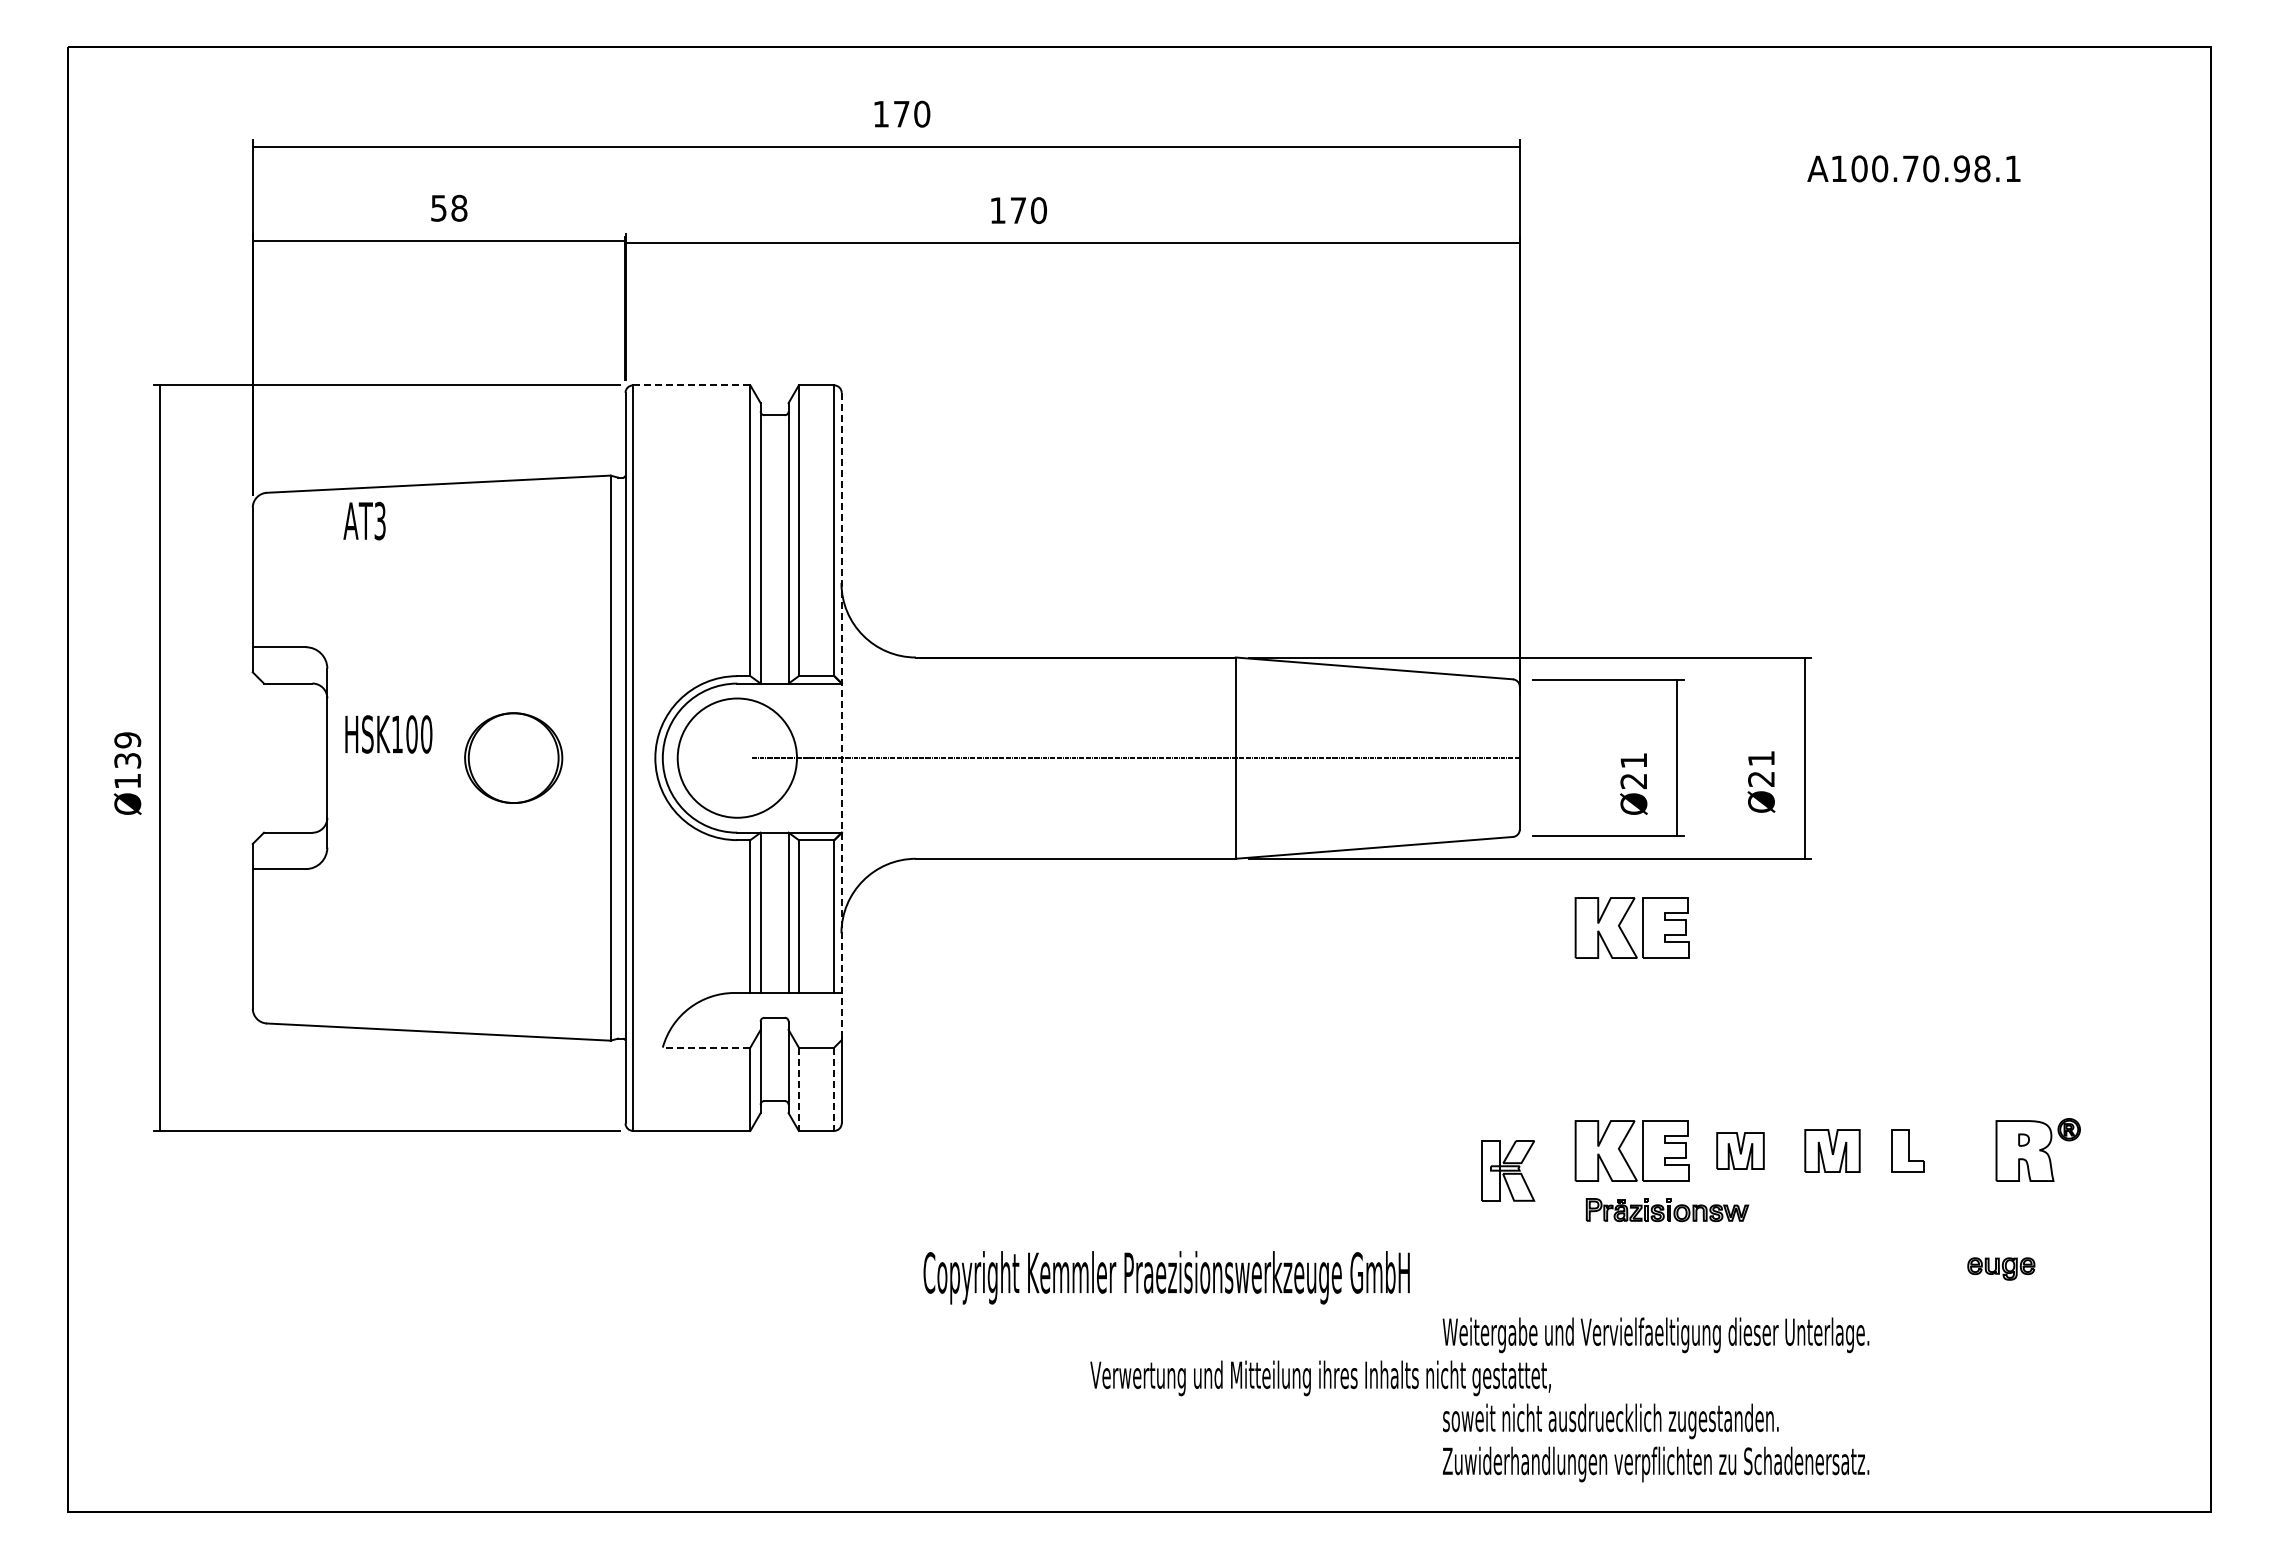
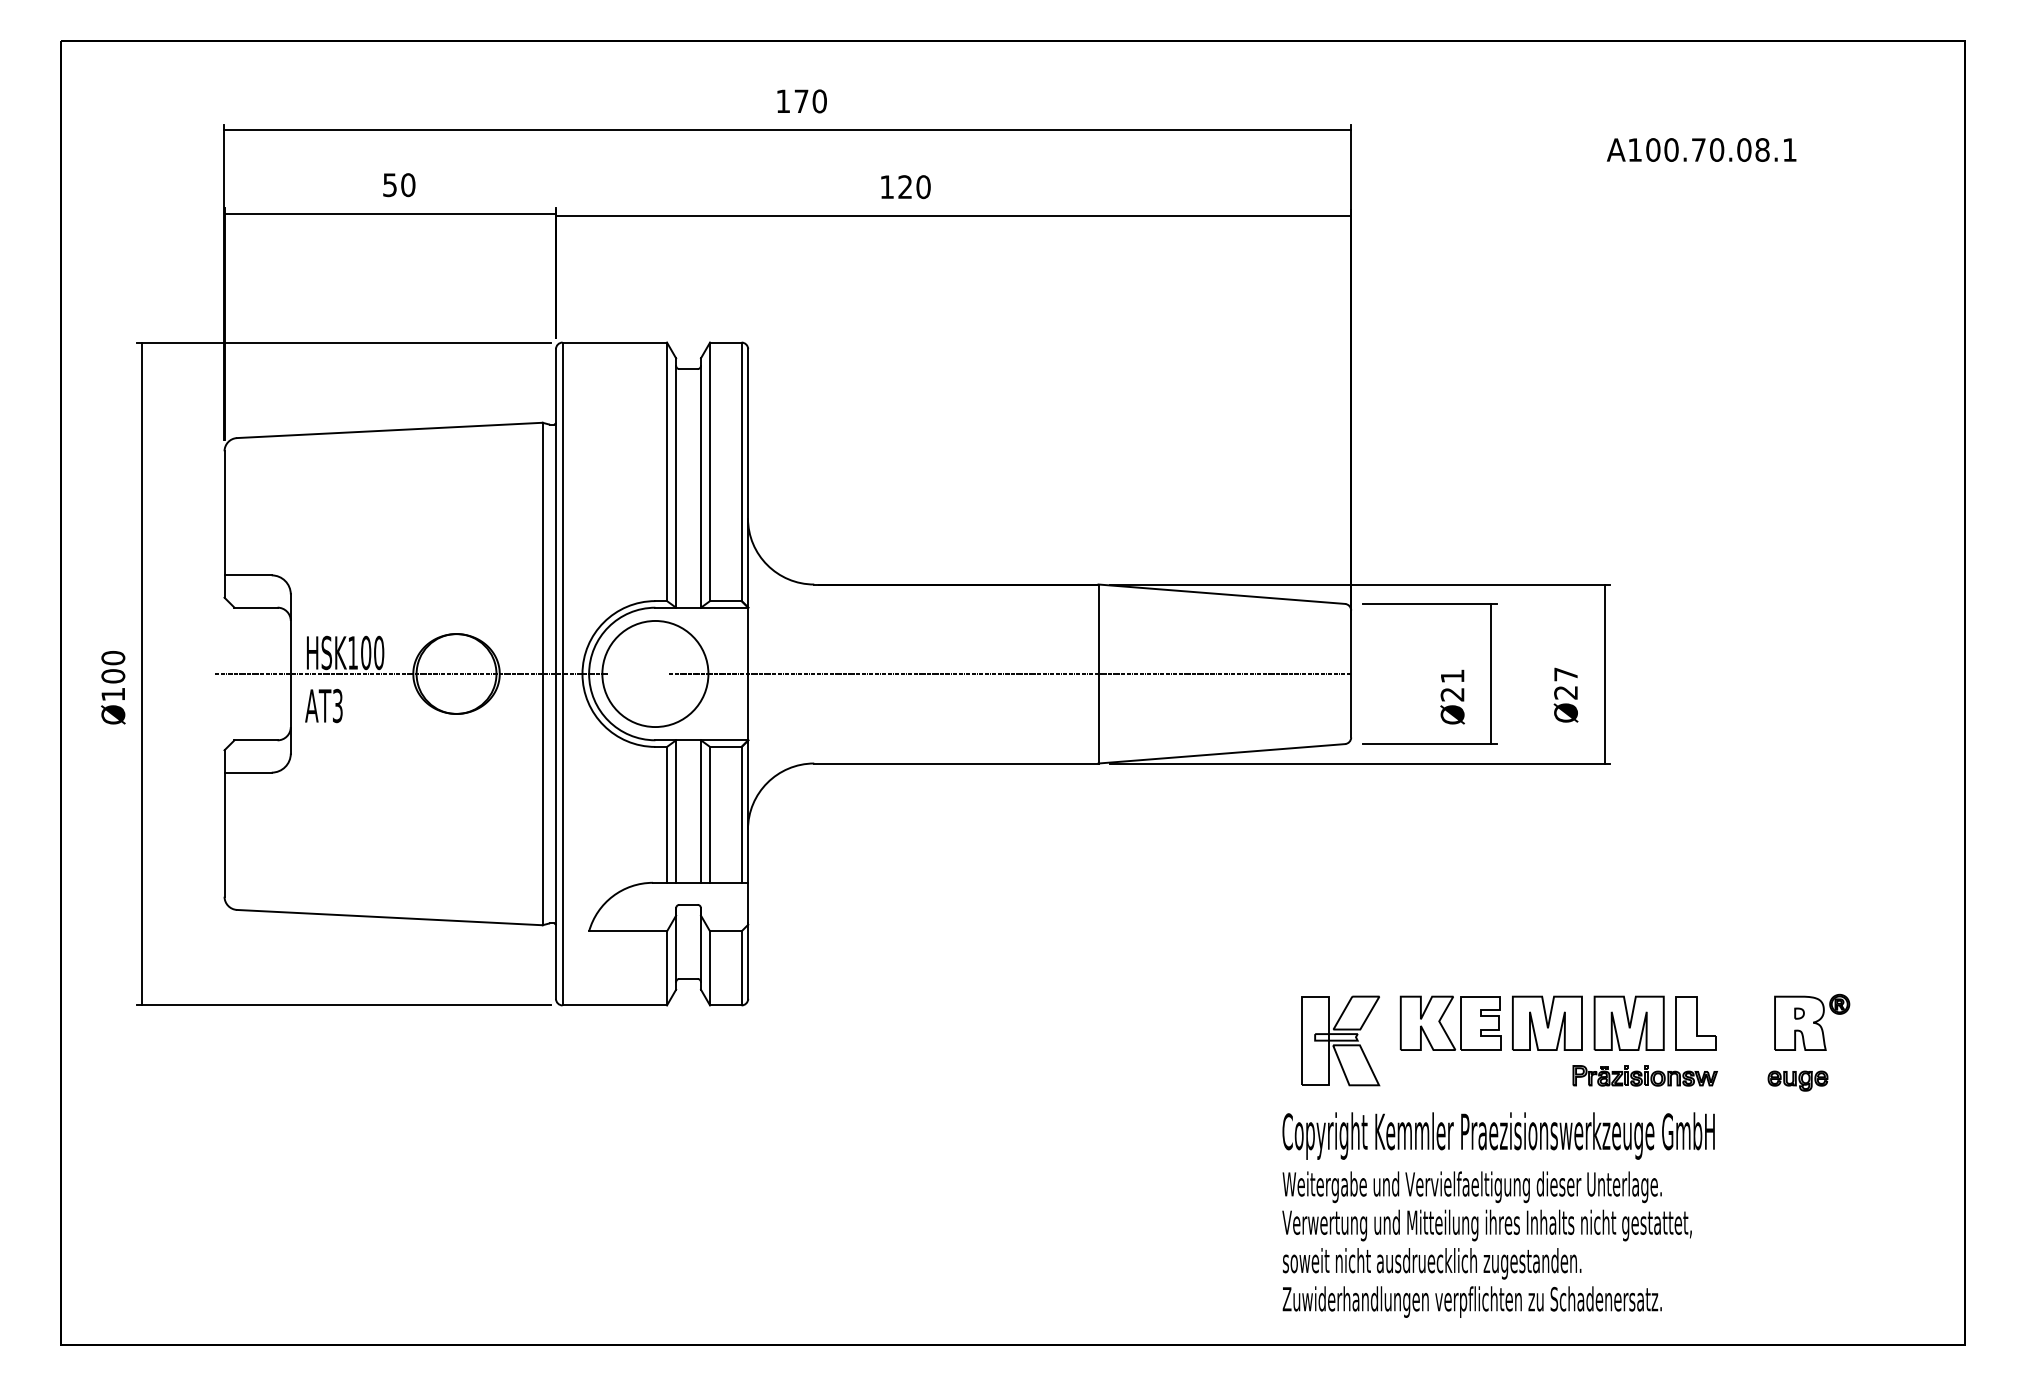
text: (1961, 168) -> (1743, 149), A100.70.98.1 -> A100.70.08.1
text: (459, 208) -> (408, 185), 58 -> 50
text: (1017, 210) -> (904, 187), 170 -> 120
line: (691, 385) -> (614, 342), dashed -> solid
text: (364, 520) -> (323, 705), moved
line: (841, 715) -> (748, 636), dashed -> solid
text: (127, 750) -> (113, 667), Ø139 -> Ø100
line: (462, 758) -> (411, 674), added
text: (1761, 758) -> (1566, 674), Ø21 -> Ø27
part: (1623, 931) -> (1443, 828), removed
line: (706, 1047) -> (627, 931), dashed -> solid
line: (798, 1089) -> (709, 968), dashed -> solid
line: (834, 1089) -> (741, 968), dashed -> solid
part: (1740, 1150) -> (1547, 1022), size x1.67
part: (1832, 1150) -> (1629, 1022), size x1.43
part: (1908, 1150) -> (1696, 1022), size x1.43
part: (1508, 1170) -> (1341, 1040), size x1.67
part: (1667, 1210) -> (1645, 1076), moved
part: (2001, 1268) -> (1798, 1080), moved
text: (1166, 1277) -> (1498, 1135), moved
text: (1320, 1378) -> (1486, 1225), moved

